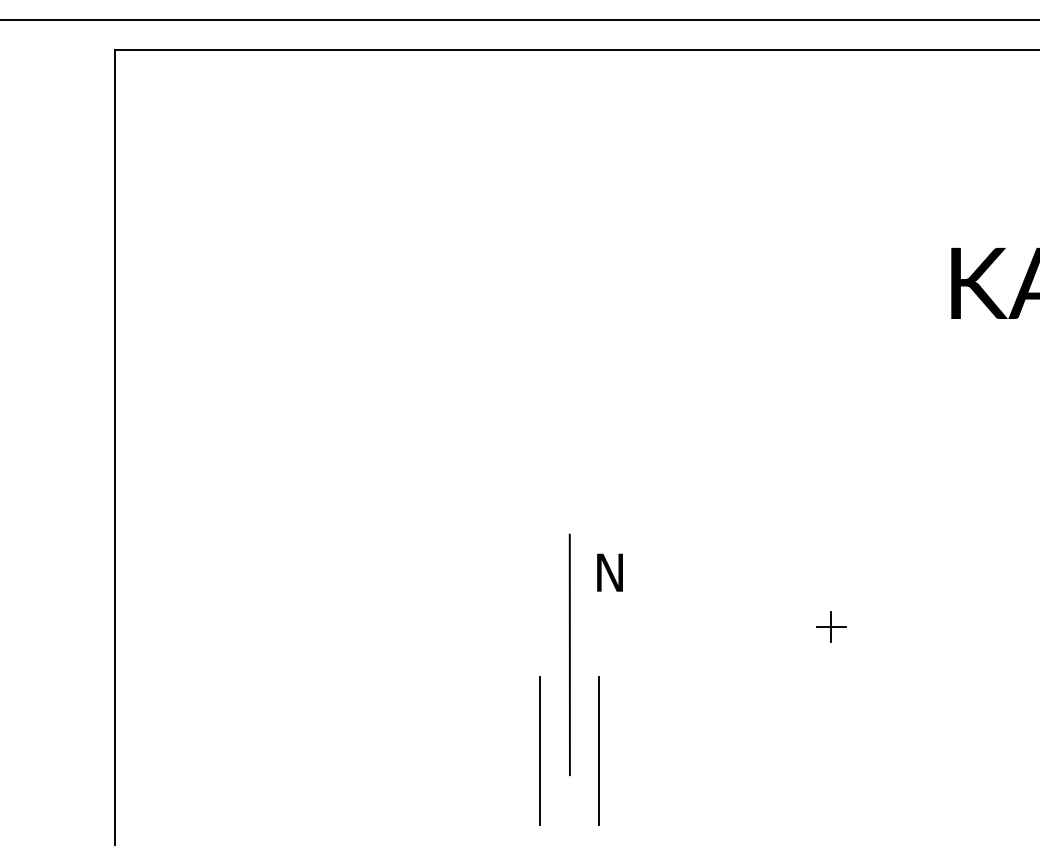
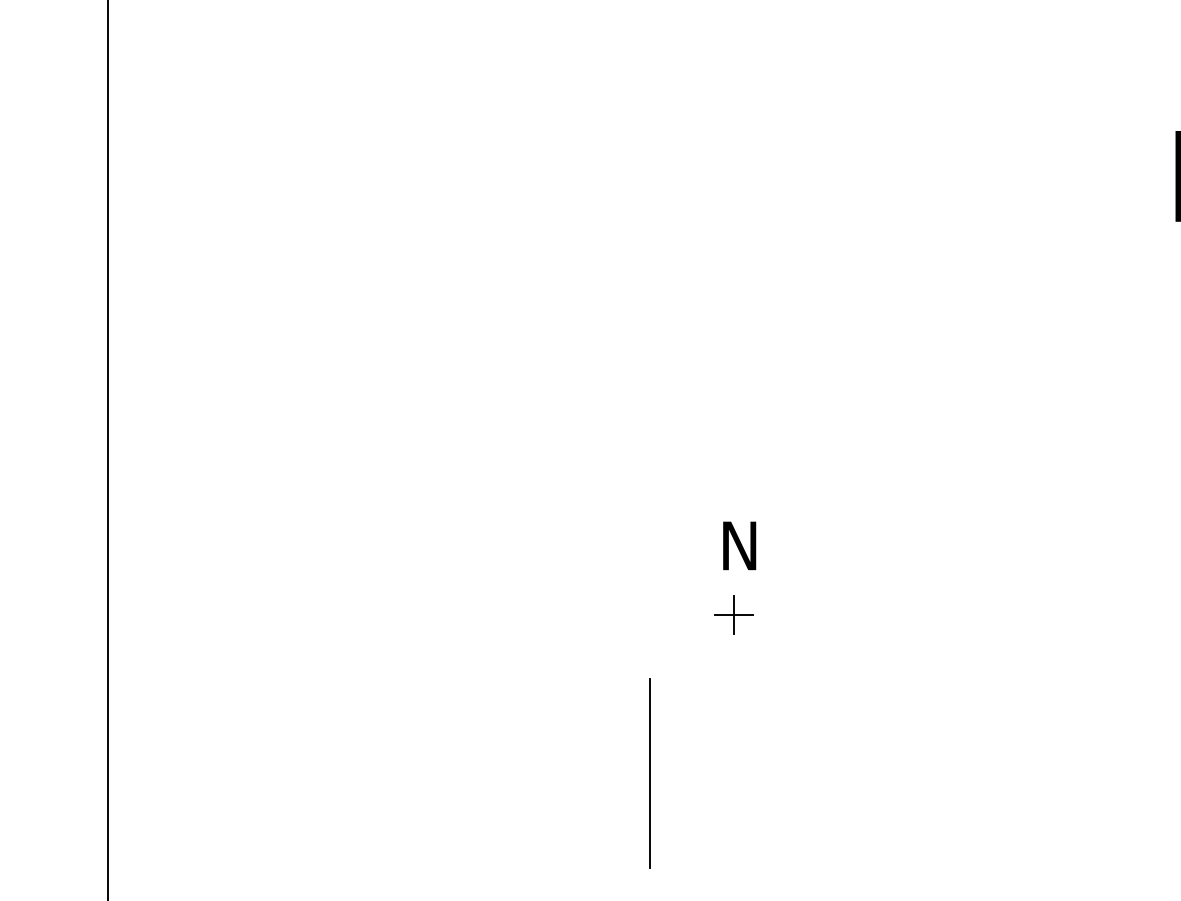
part: (831, 626) -> (733, 614), moved
line: (569, 654) -> (687, 650), removed
line: (599, 751) -> (726, 774), removed

